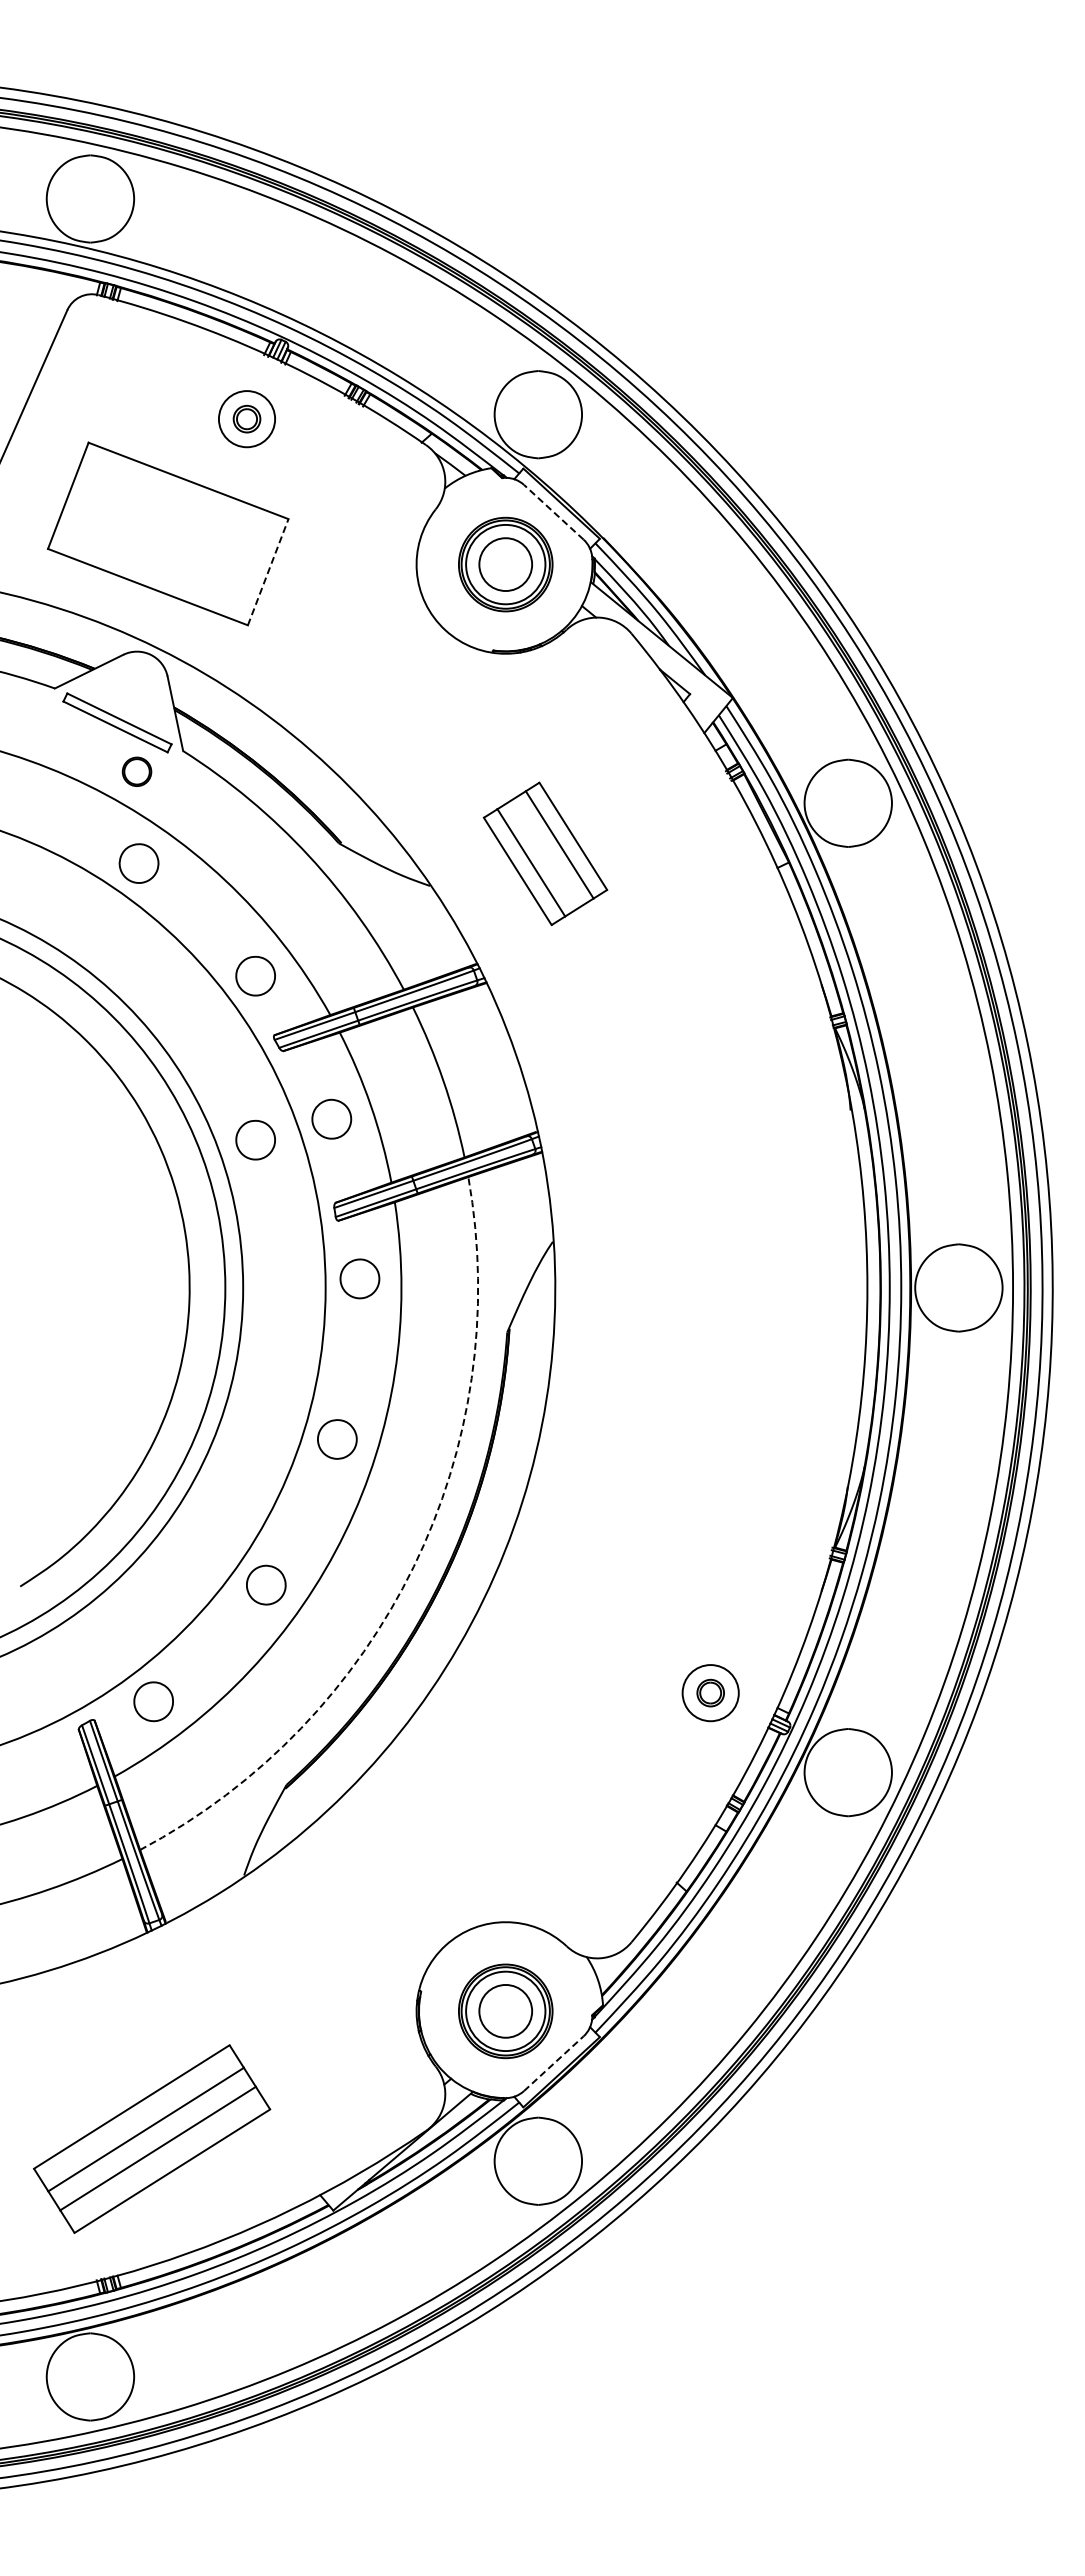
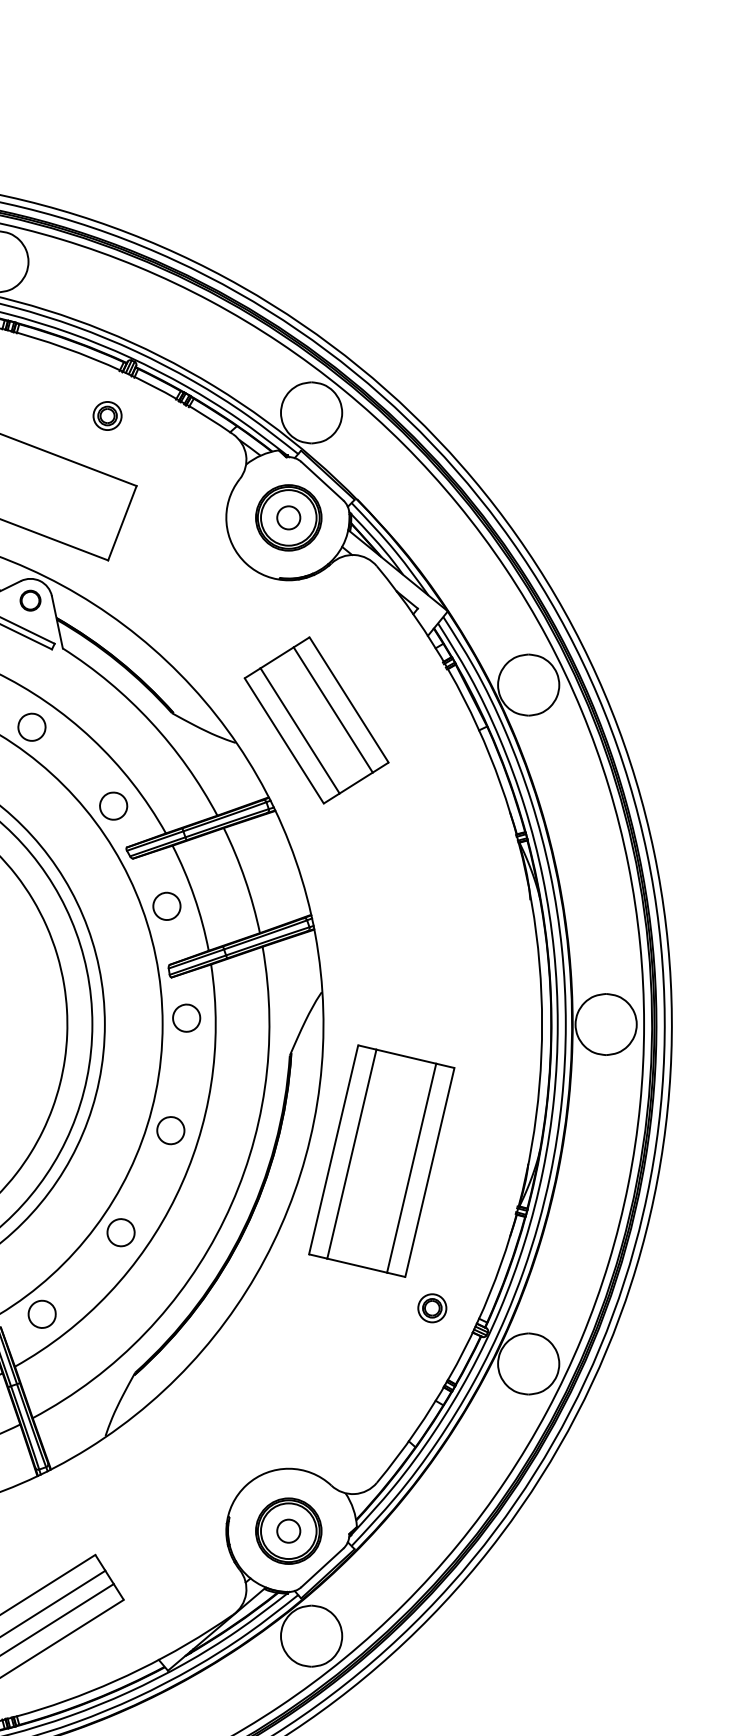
circle: (246, 419) -> (107, 416), size x0.71
line: (553, 511) -> (322, 480), dashed -> solid
circle: (505, 564) -> (288, 517), size x0.62
line: (268, 572) -> (122, 523), dashed -> solid
part: (136, 771) -> (30, 600), moved
part: (545, 853) -> (316, 720), size x1.67
part: (255, 1140) -> (113, 921), removed
part: (638, 1482) -> (381, 1160), added
arc: (413, 1566) -> (224, 1219), dashed -> solid
circle: (710, 1693) -> (432, 1308), size x0.71
circle: (505, 2010) -> (288, 1530), size x0.62
line: (554, 2063) -> (322, 1567), dashed -> solid

